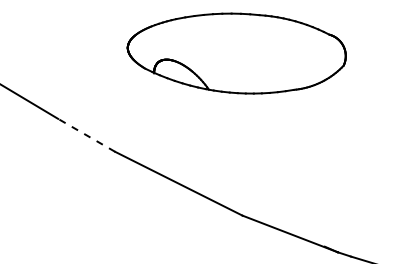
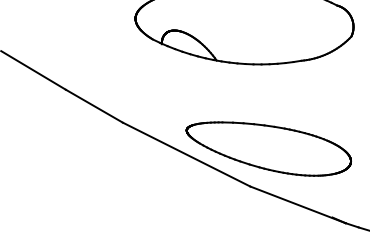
line: (86, 135) -> (94, 106), dashed -> solid
part: (261, 177) -> (269, 148), added

